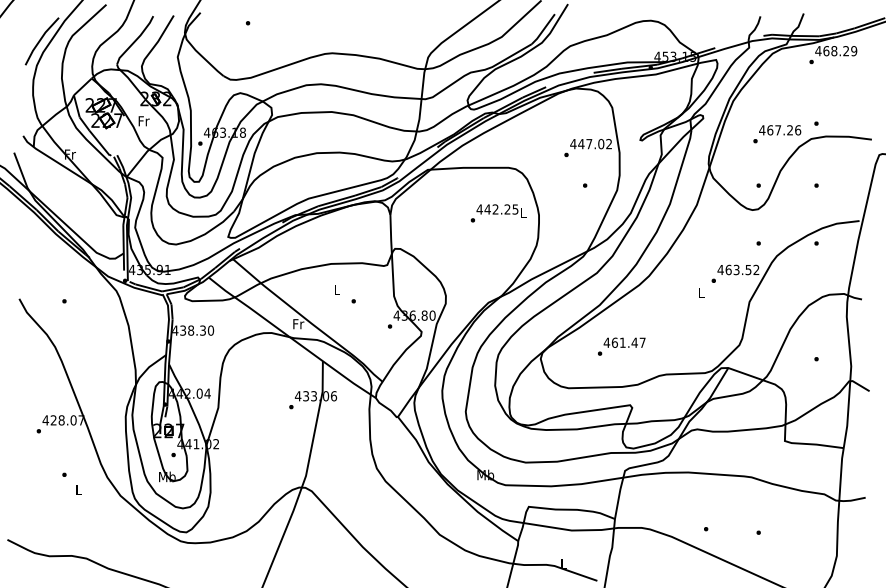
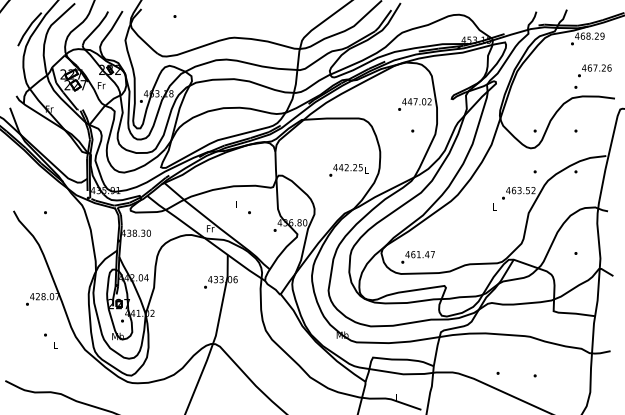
text: (777, 134) -> (594, 71), moved
text: (498, 213) -> (348, 170), moved
text: (621, 346) -> (417, 257), moved

